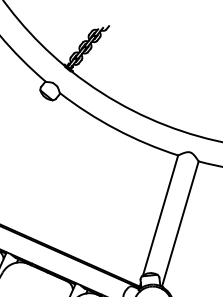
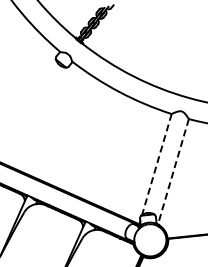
line: (160, 215) -> (156, 164), solid -> dashed
line: (180, 223) -> (173, 171), solid -> dashed

